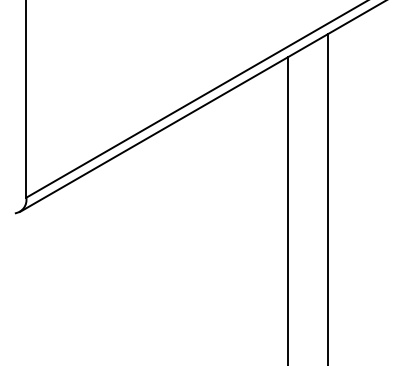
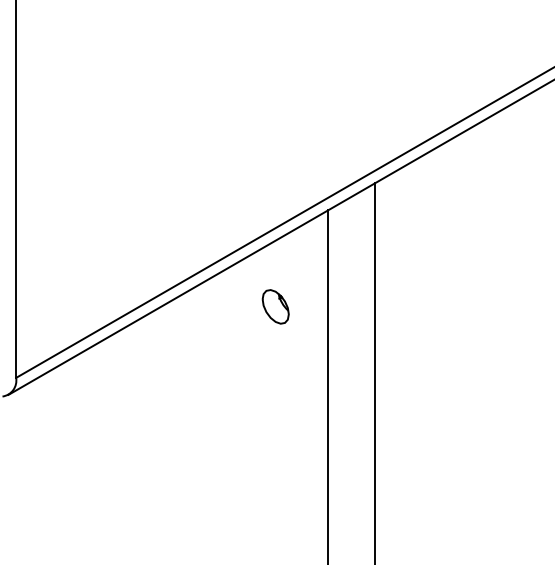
part: (244, 137) -> (275, 306), added

